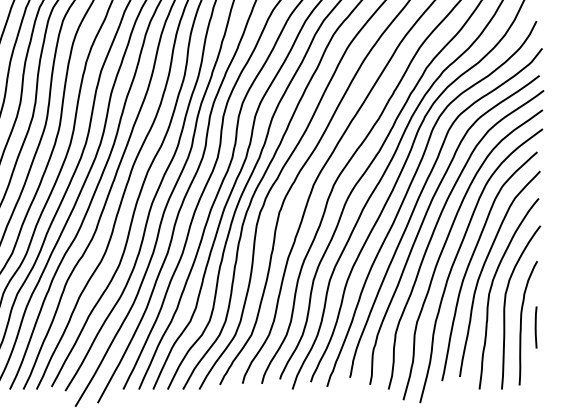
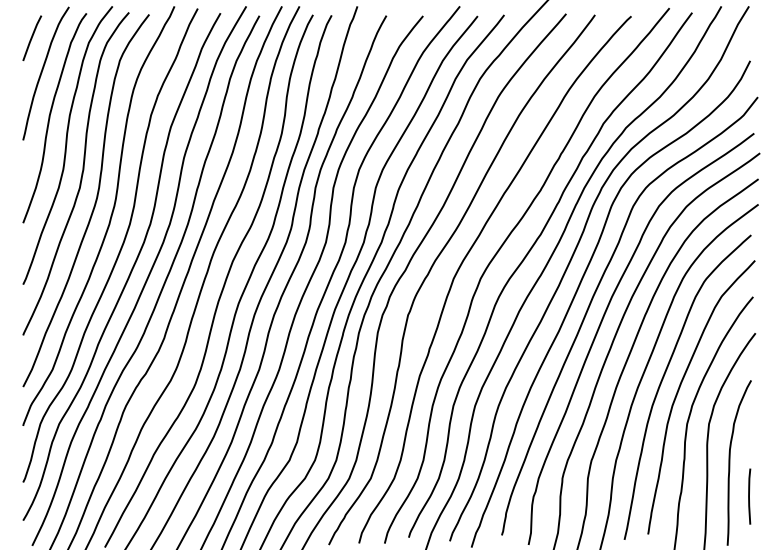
line: (536, 327) -> (749, 496), moved

